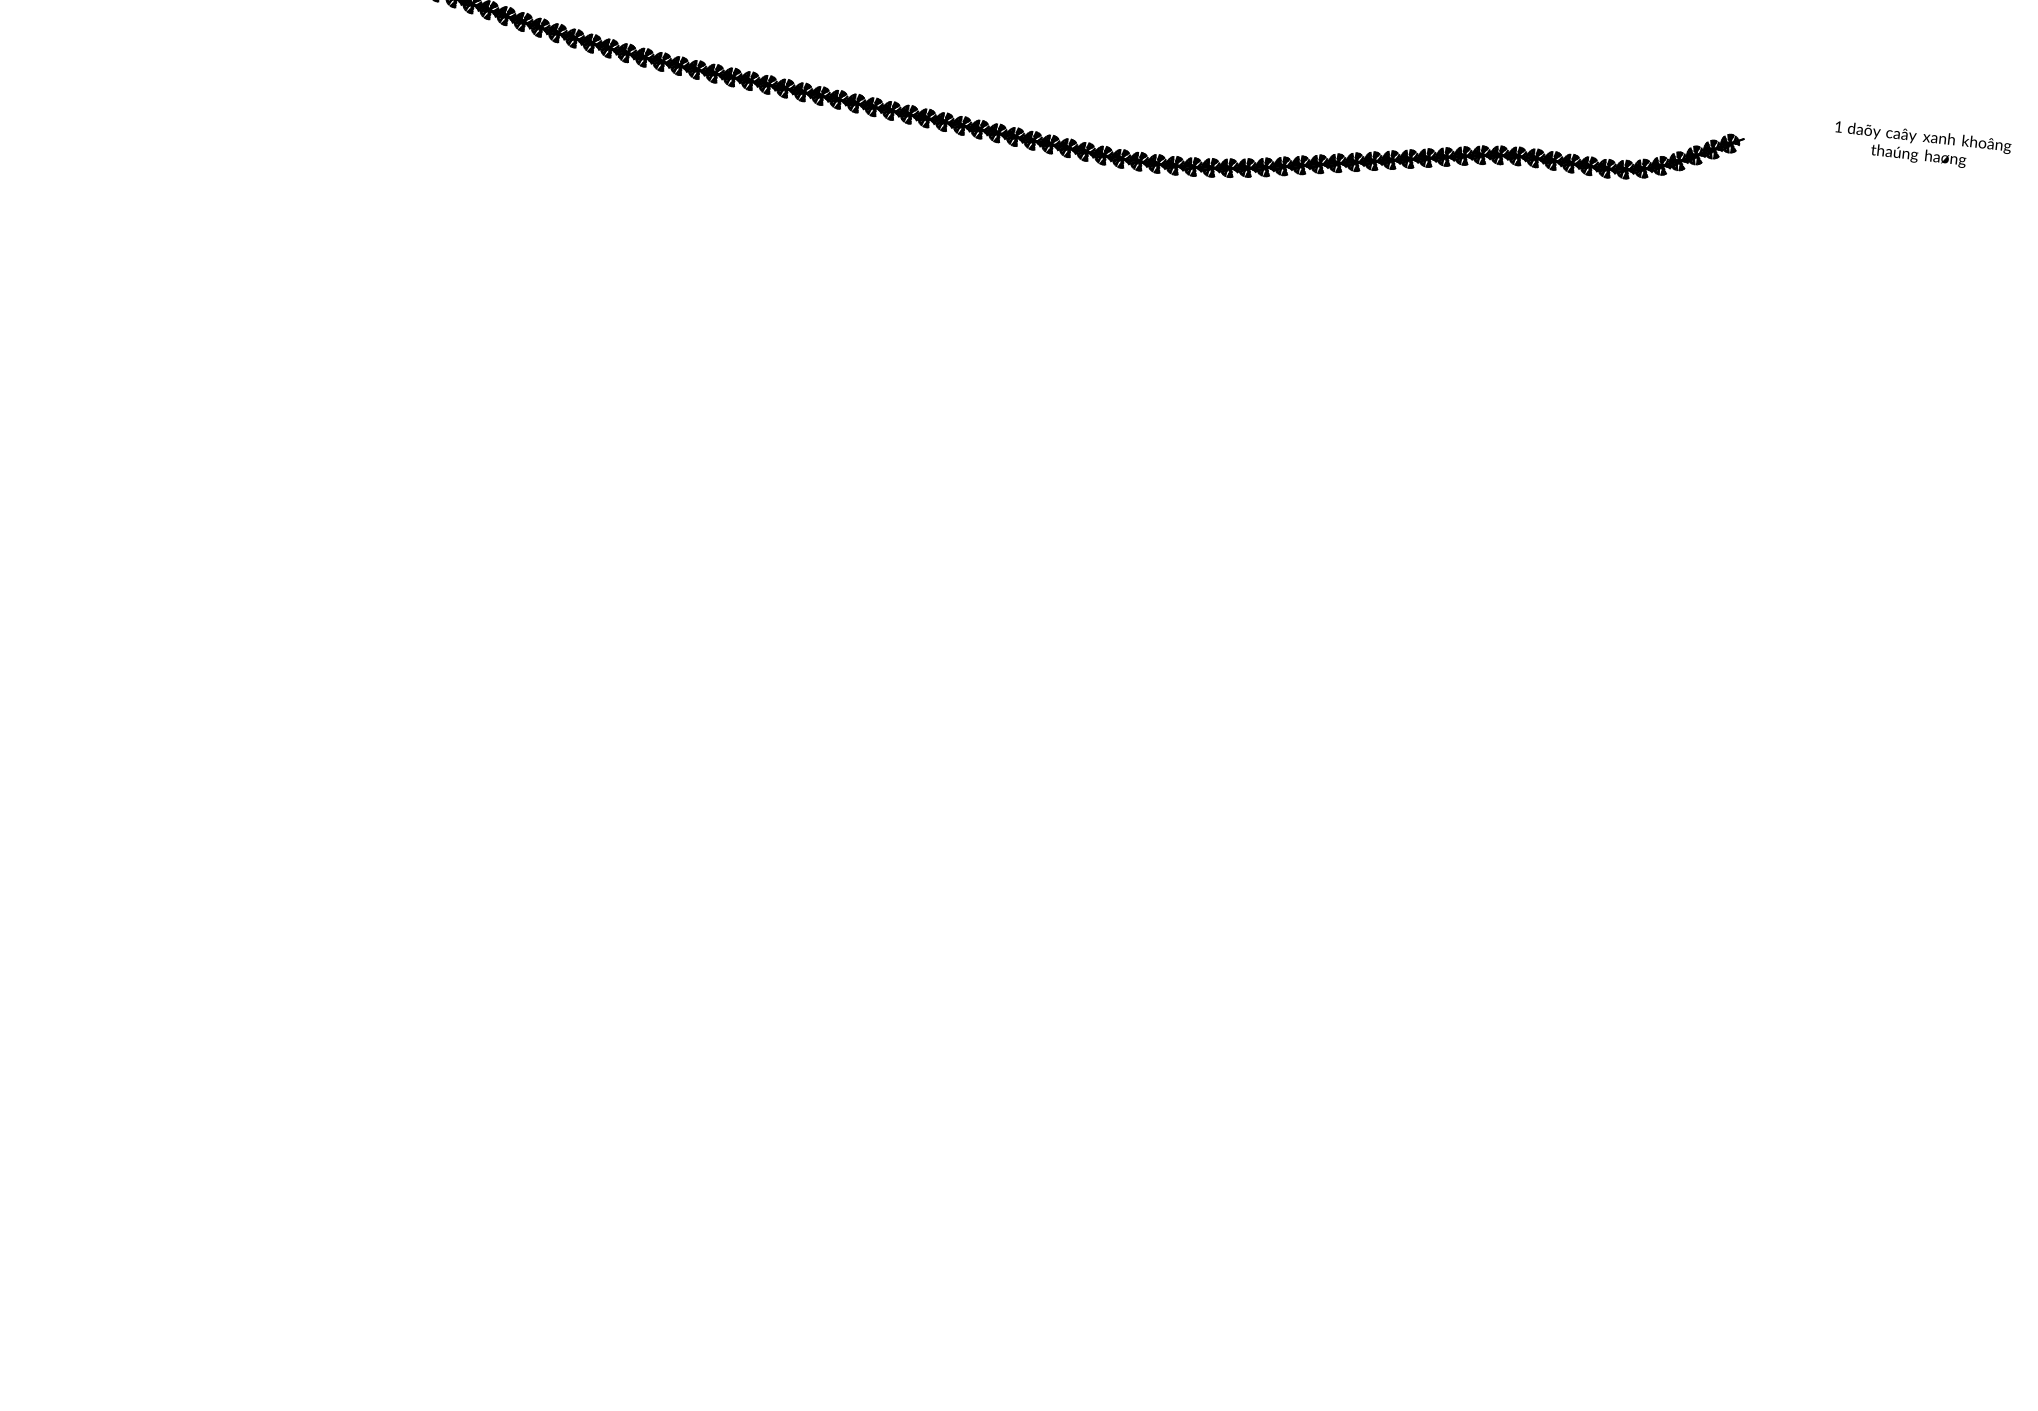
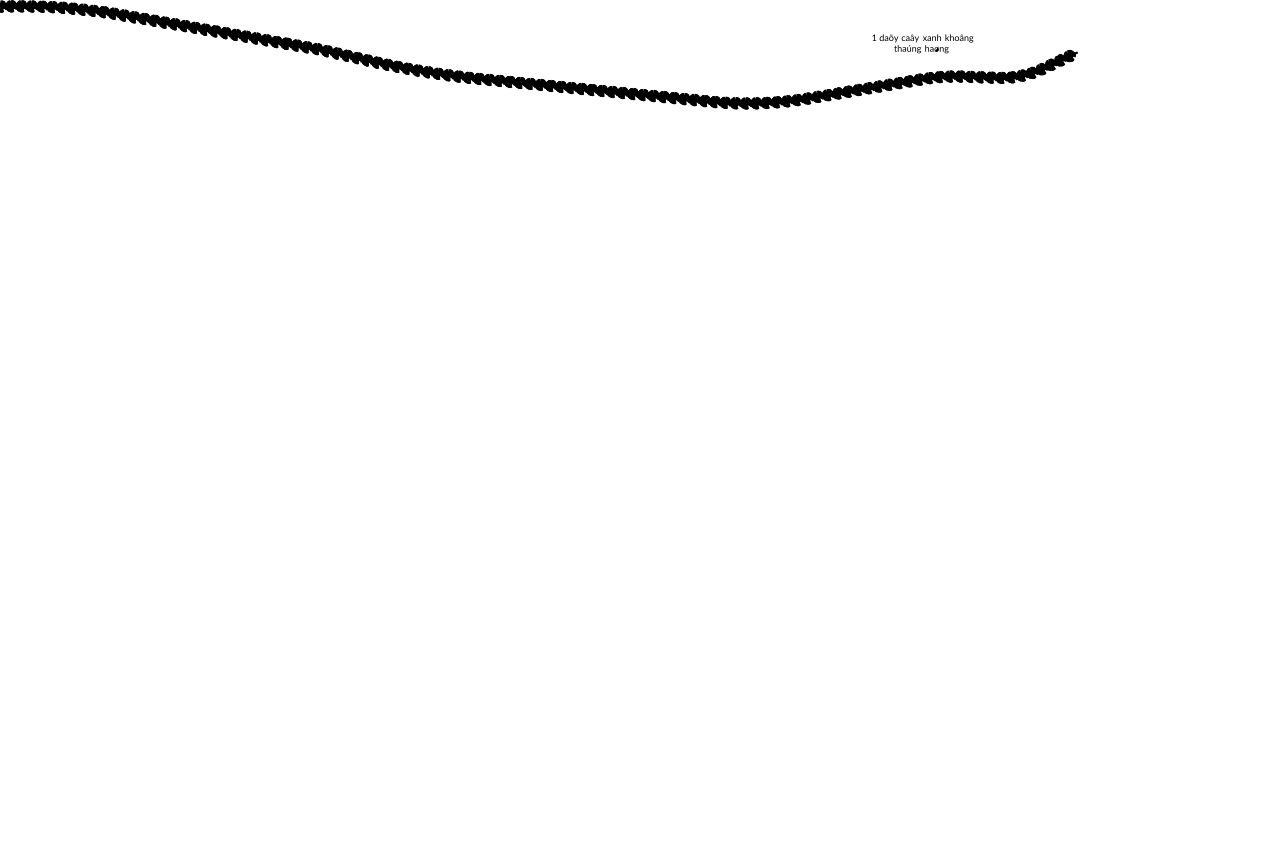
text: (1921, 146) -> (922, 43), moved

